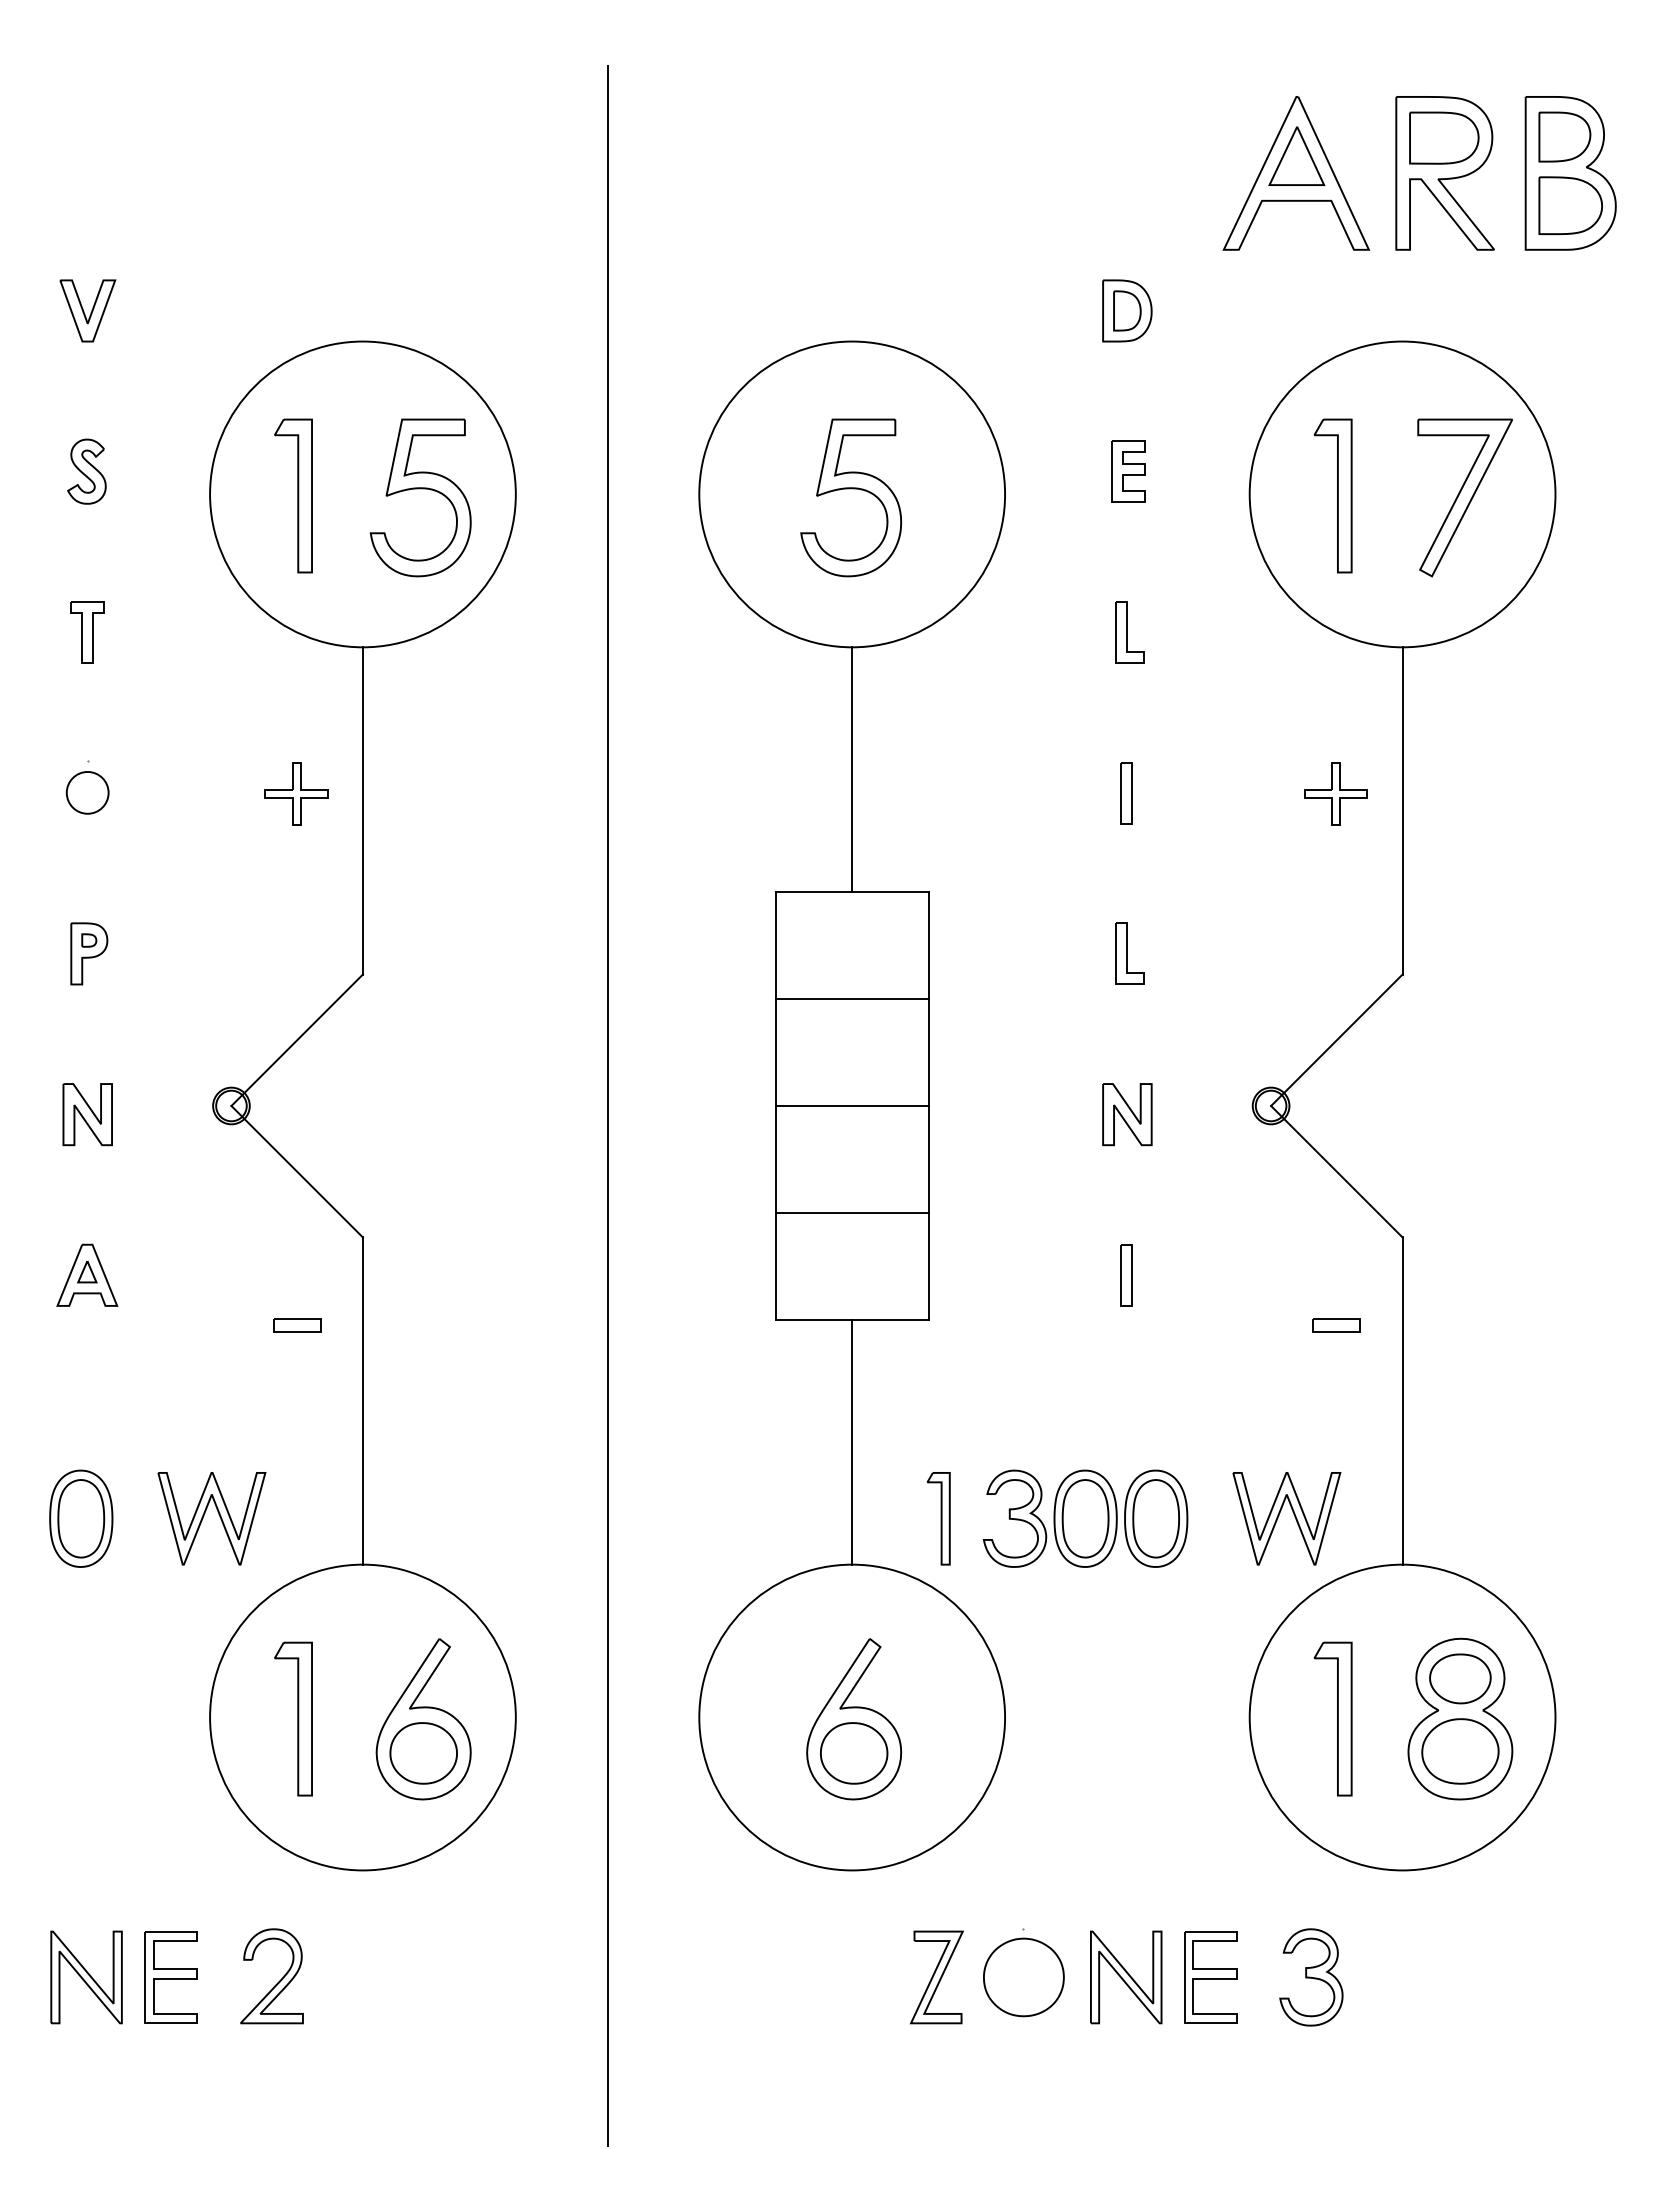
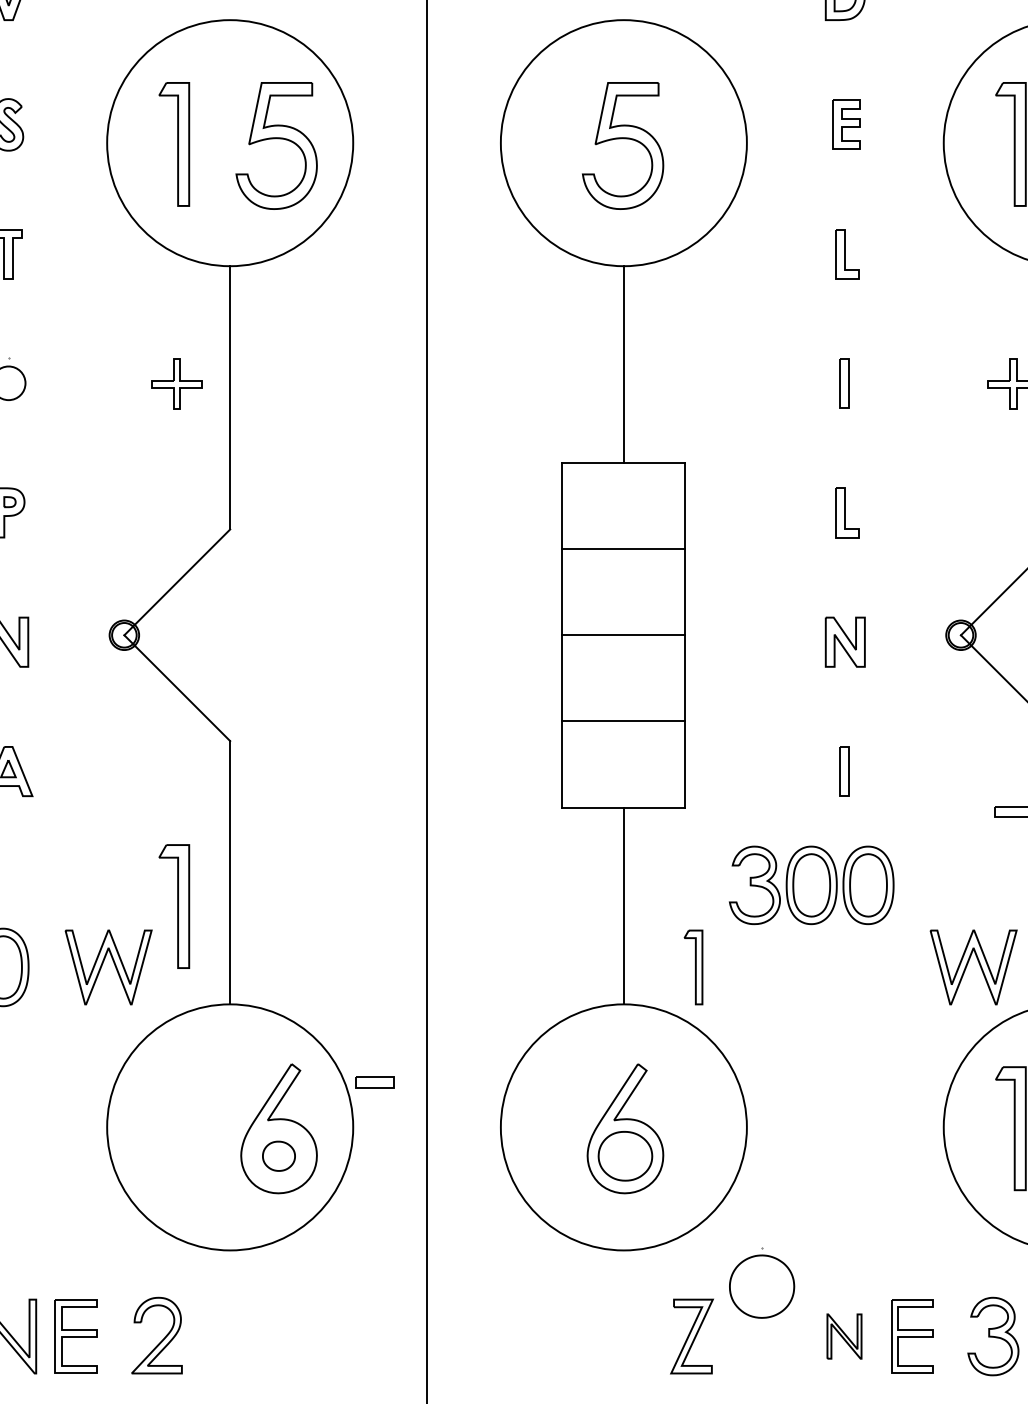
part: (297, 1325) -> (375, 1082), moved
part: (1085, 1518) -> (811, 885), moved
part: (293, 1718) -> (174, 906), moved
part: (423, 1753) -> (278, 1156), size x0.6
part: (1023, 1972) -> (761, 1282), moved
part: (1126, 1977) -> (844, 1336), size x0.6

